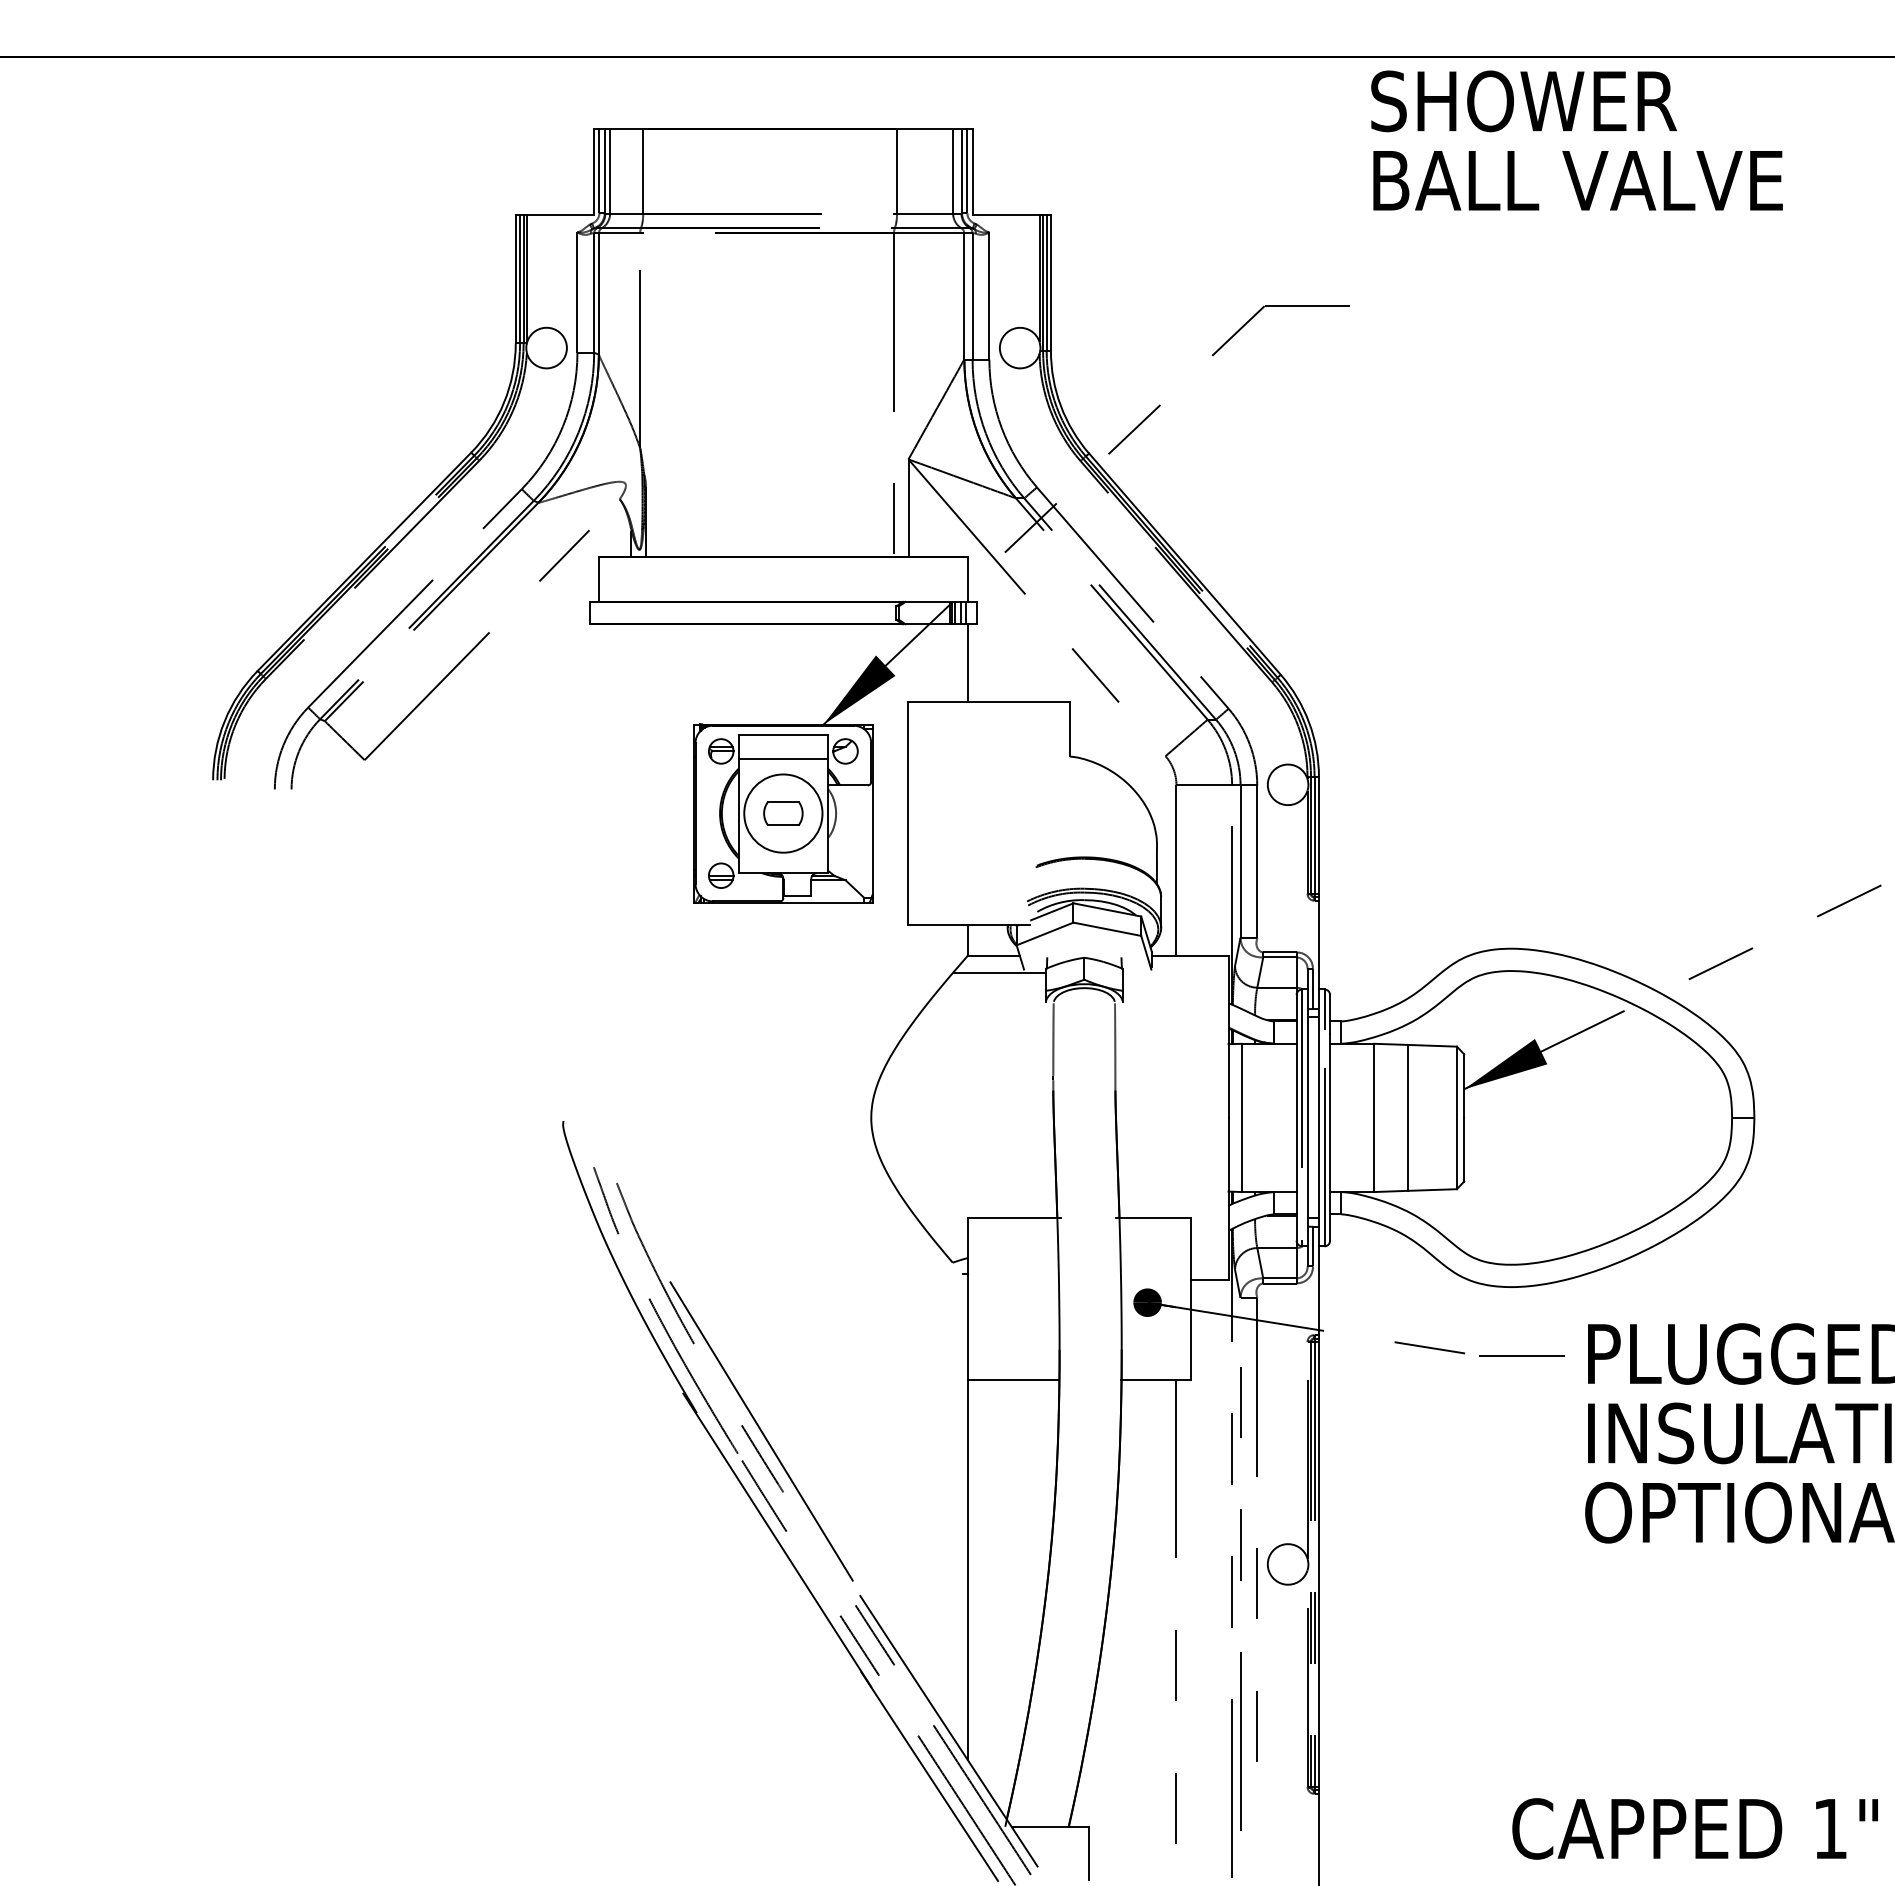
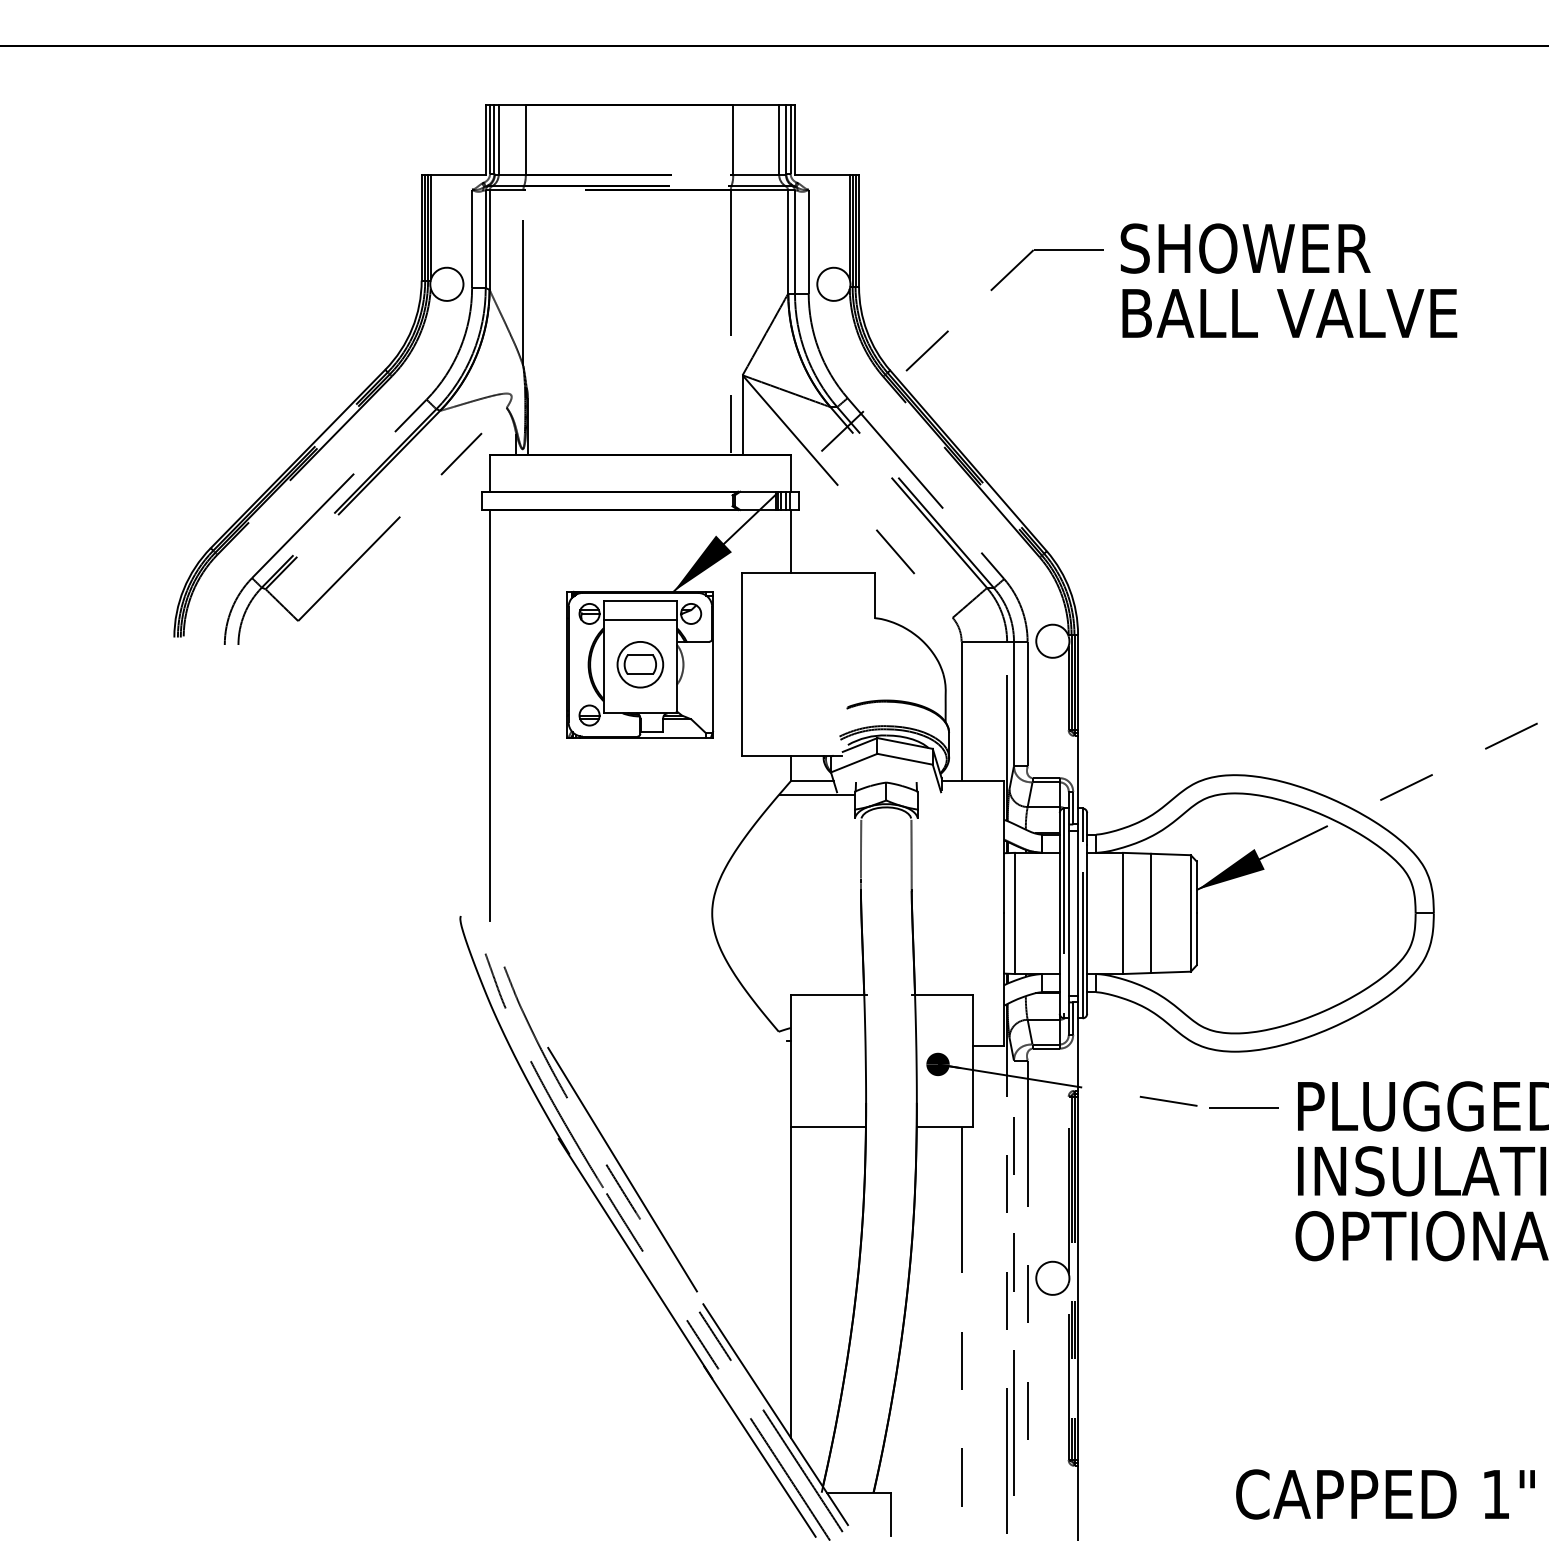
text: (1576, 140) -> (1288, 280), moved
circle: (783, 813) -> (640, 664), size x0.71
line: (599, 875) -> (490, 715), added

